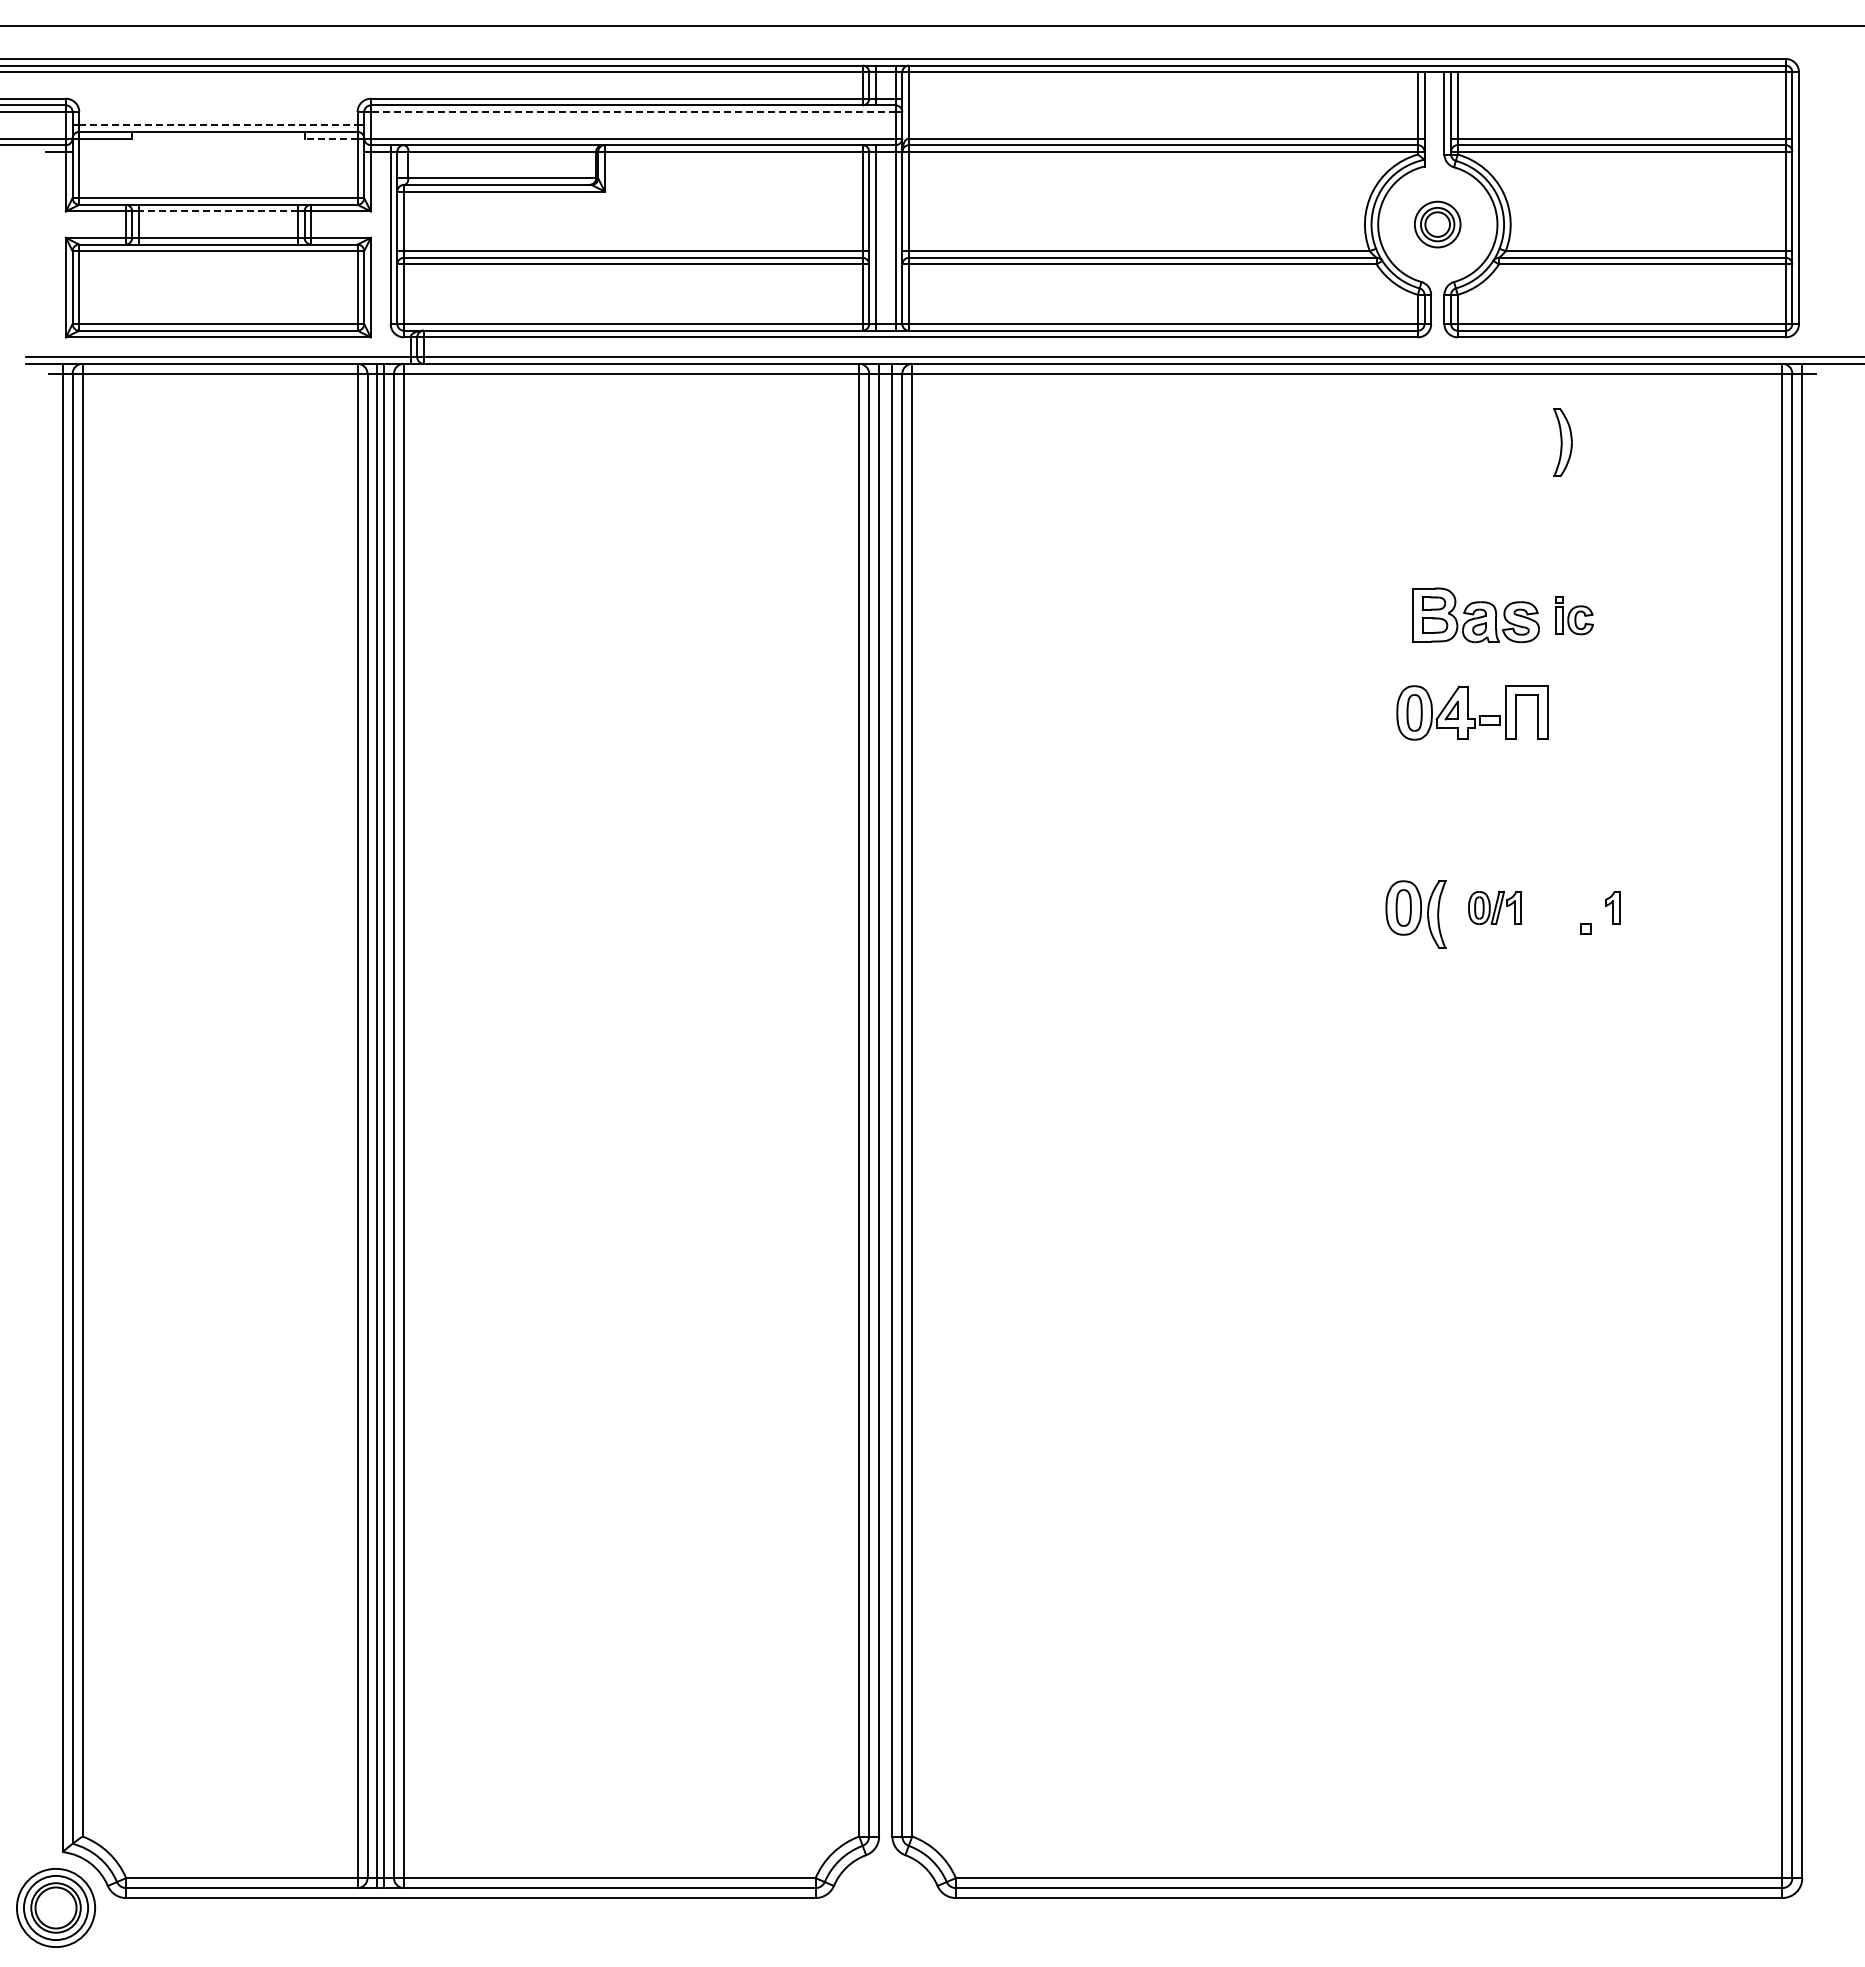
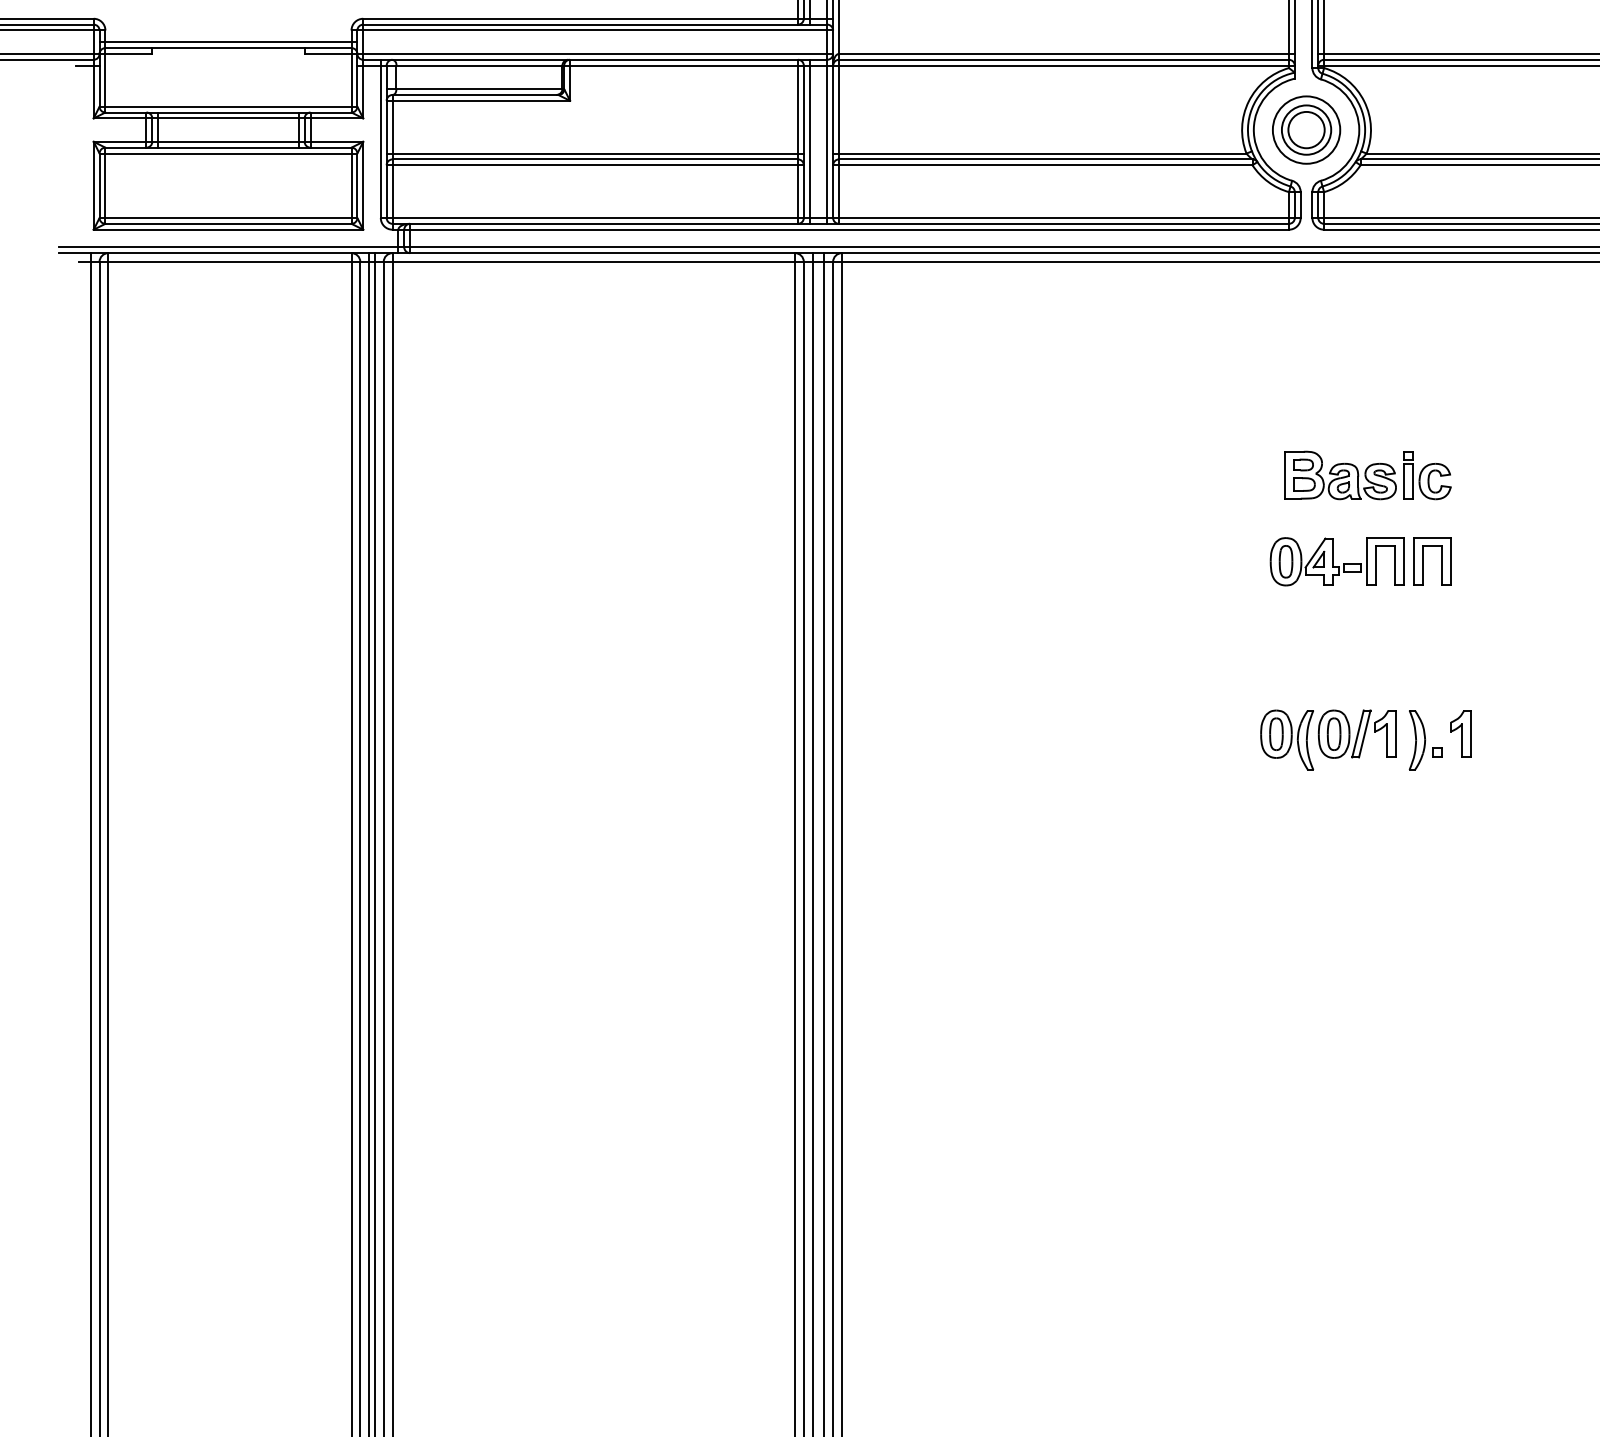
line: (632, 112) -> (594, 30), dashed -> solid
line: (218, 125) -> (228, 42), dashed -> solid
line: (331, 138) -> (328, 53), dashed -> solid
line: (218, 211) -> (228, 118), dashed -> solid
part: (1437, 224) -> (1306, 129), size x1.67
part: (1562, 442) -> (1416, 739), moved
part: (1574, 615) -> (1427, 475), size x1.43
part: (1569, 712) -> (1422, 561), added
part: (1494, 907) -> (1356, 733), size x1.67
part: (1612, 907) -> (1460, 733), size x1.67

